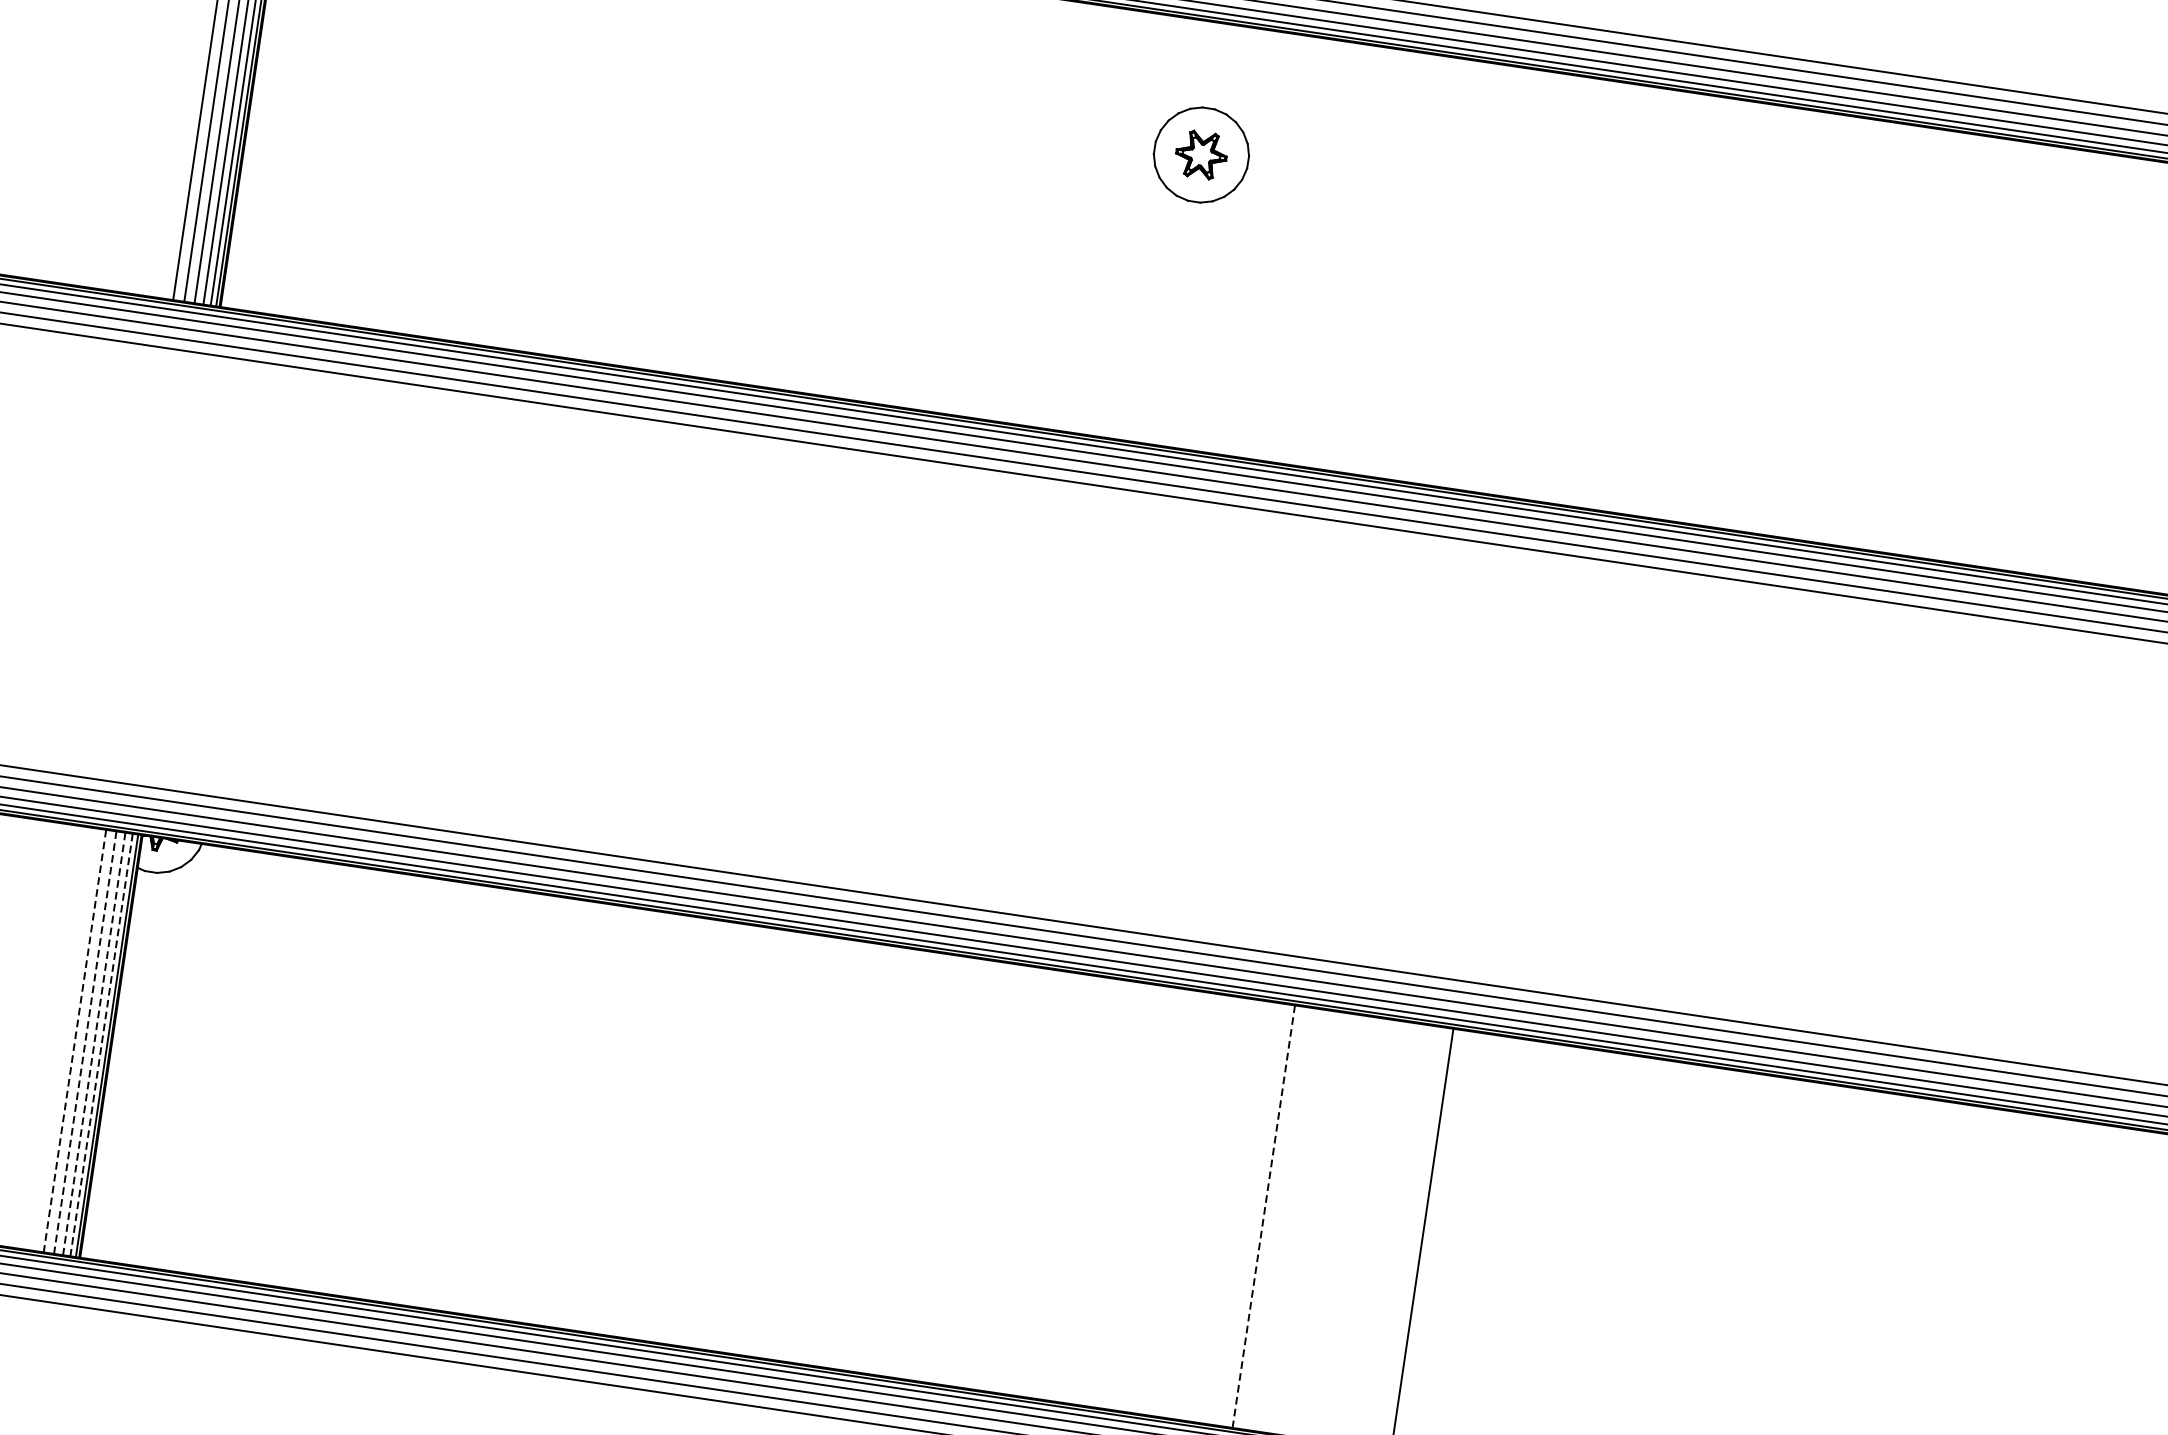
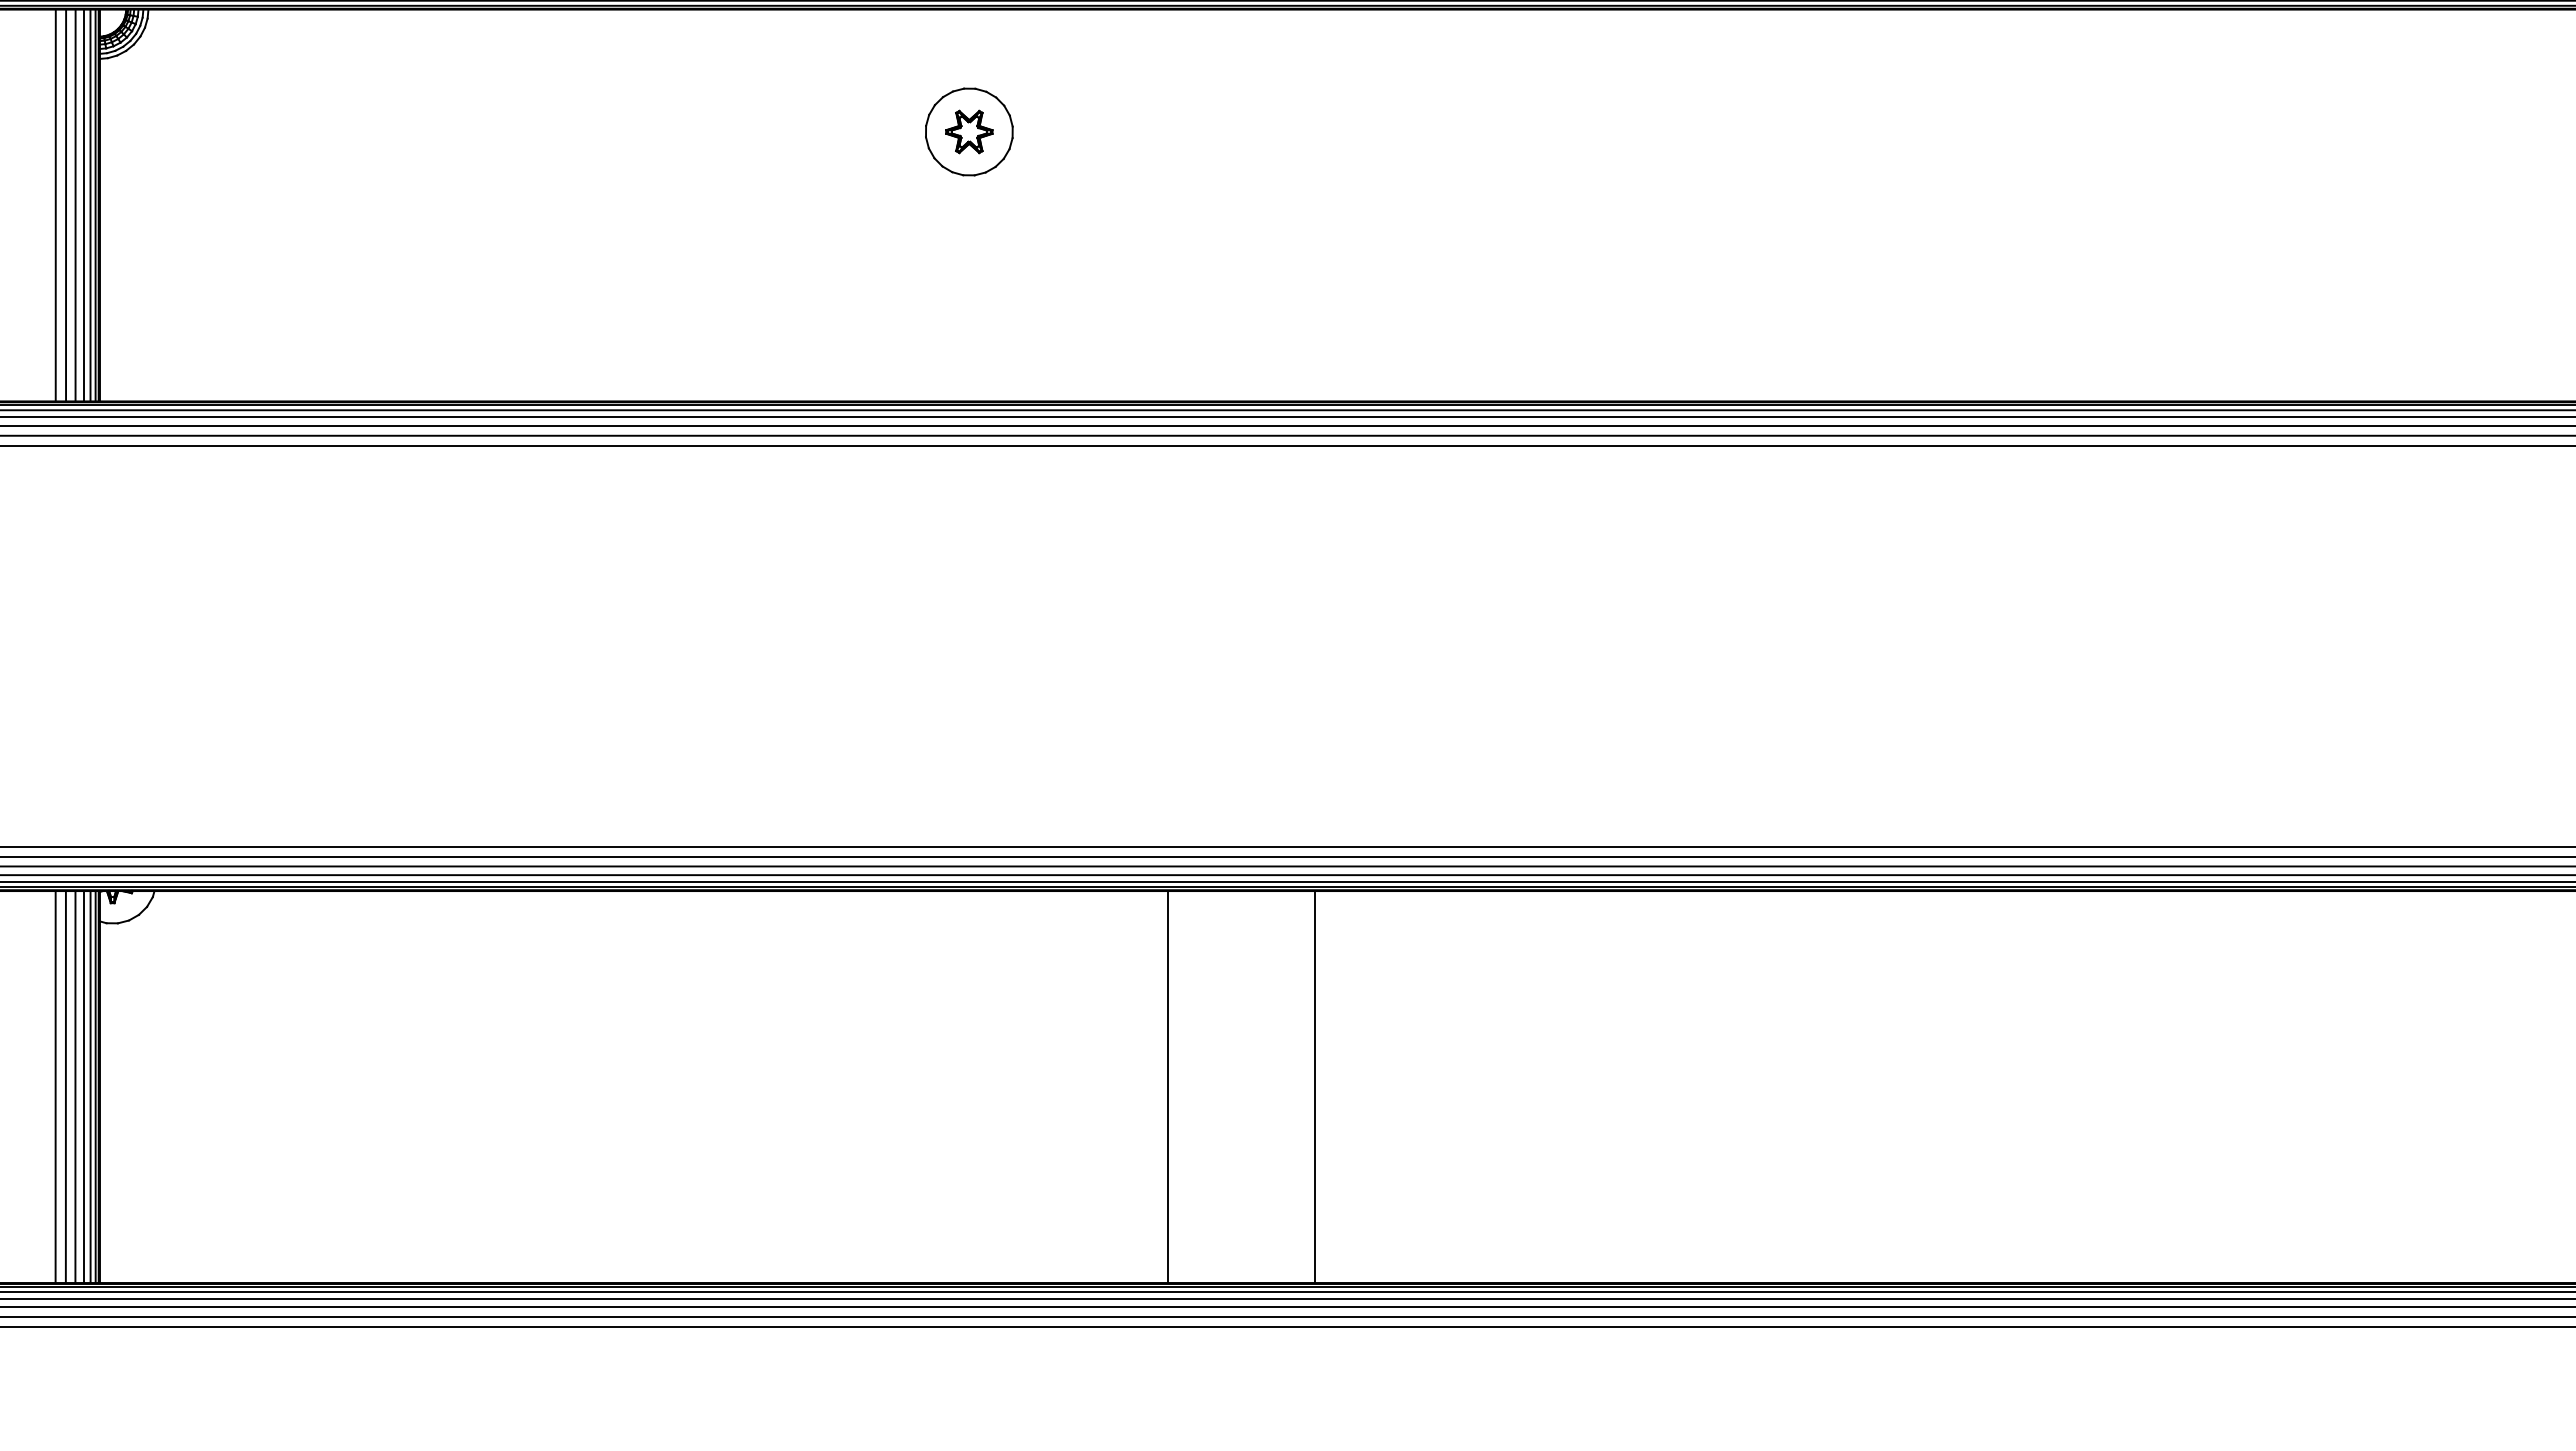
line: (63, 1038) -> (55, 1086), added
line: (74, 1040) -> (65, 1086), dashed -> solid
line: (85, 1042) -> (75, 1086), dashed -> solid
line: (94, 1043) -> (83, 1086), dashed -> solid
line: (101, 1044) -> (90, 1086), dashed -> solid
line: (1264, 1216) -> (1168, 1086), dashed -> solid

